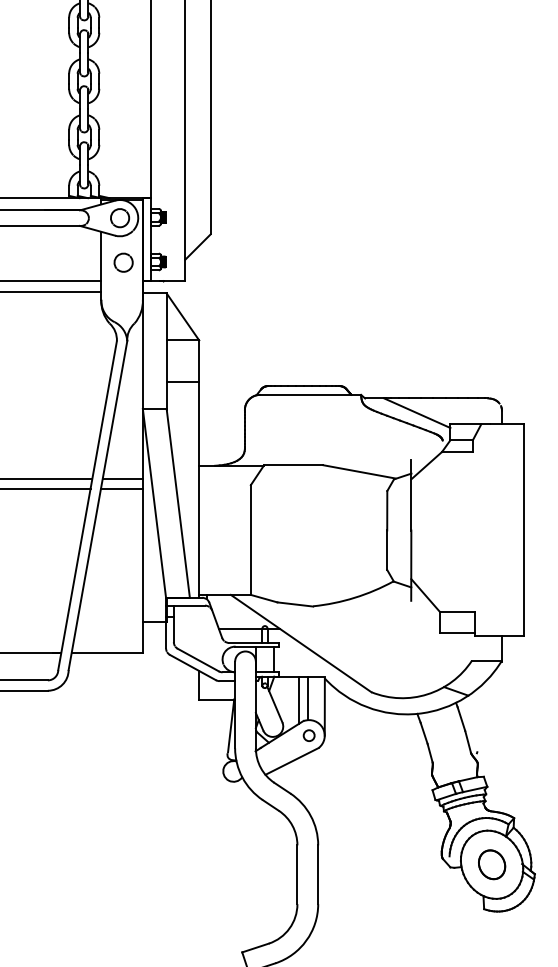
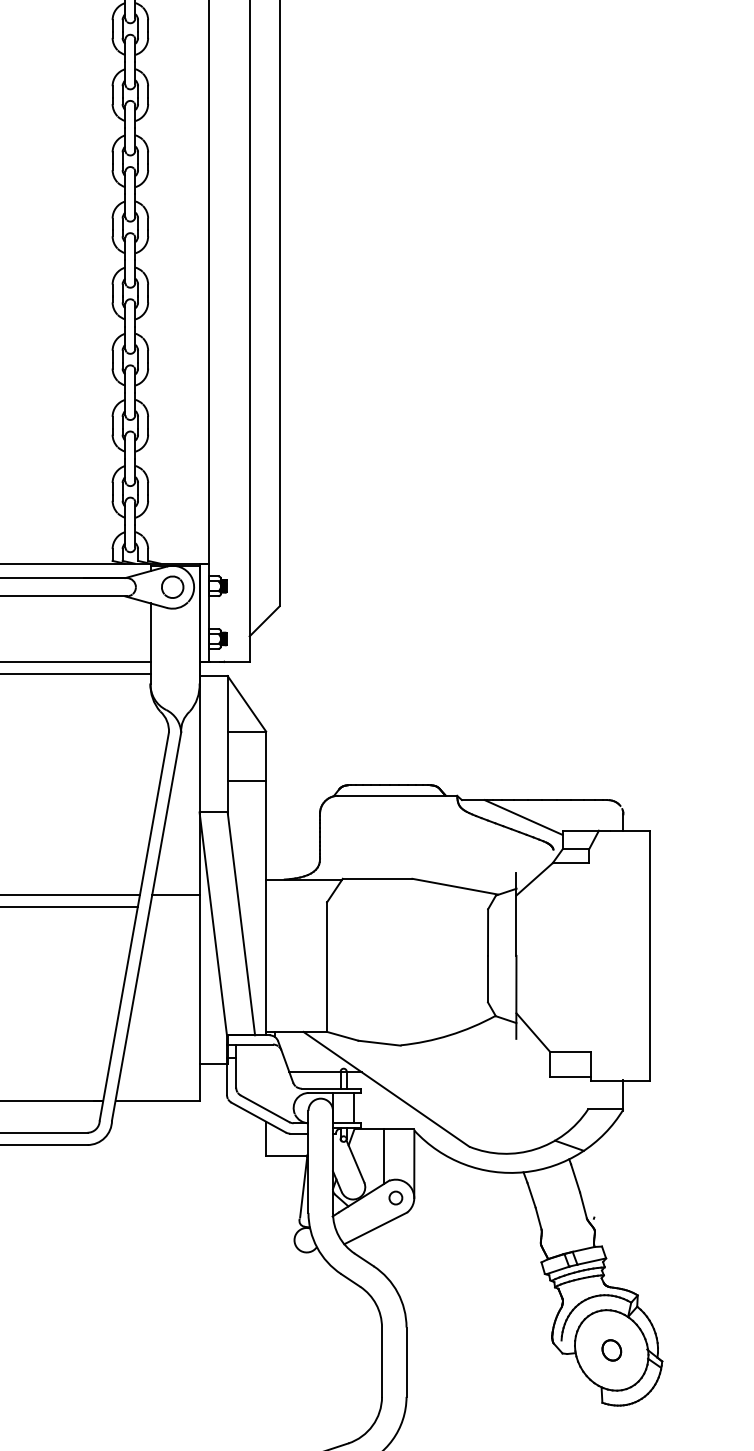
part: (123, 262) -> (176, 639), removed
line: (121, 488) -> (174, 906), removed
line: (308, 698) -> (394, 1154), removed
part: (491, 864) -> (611, 1350), size x0.6

